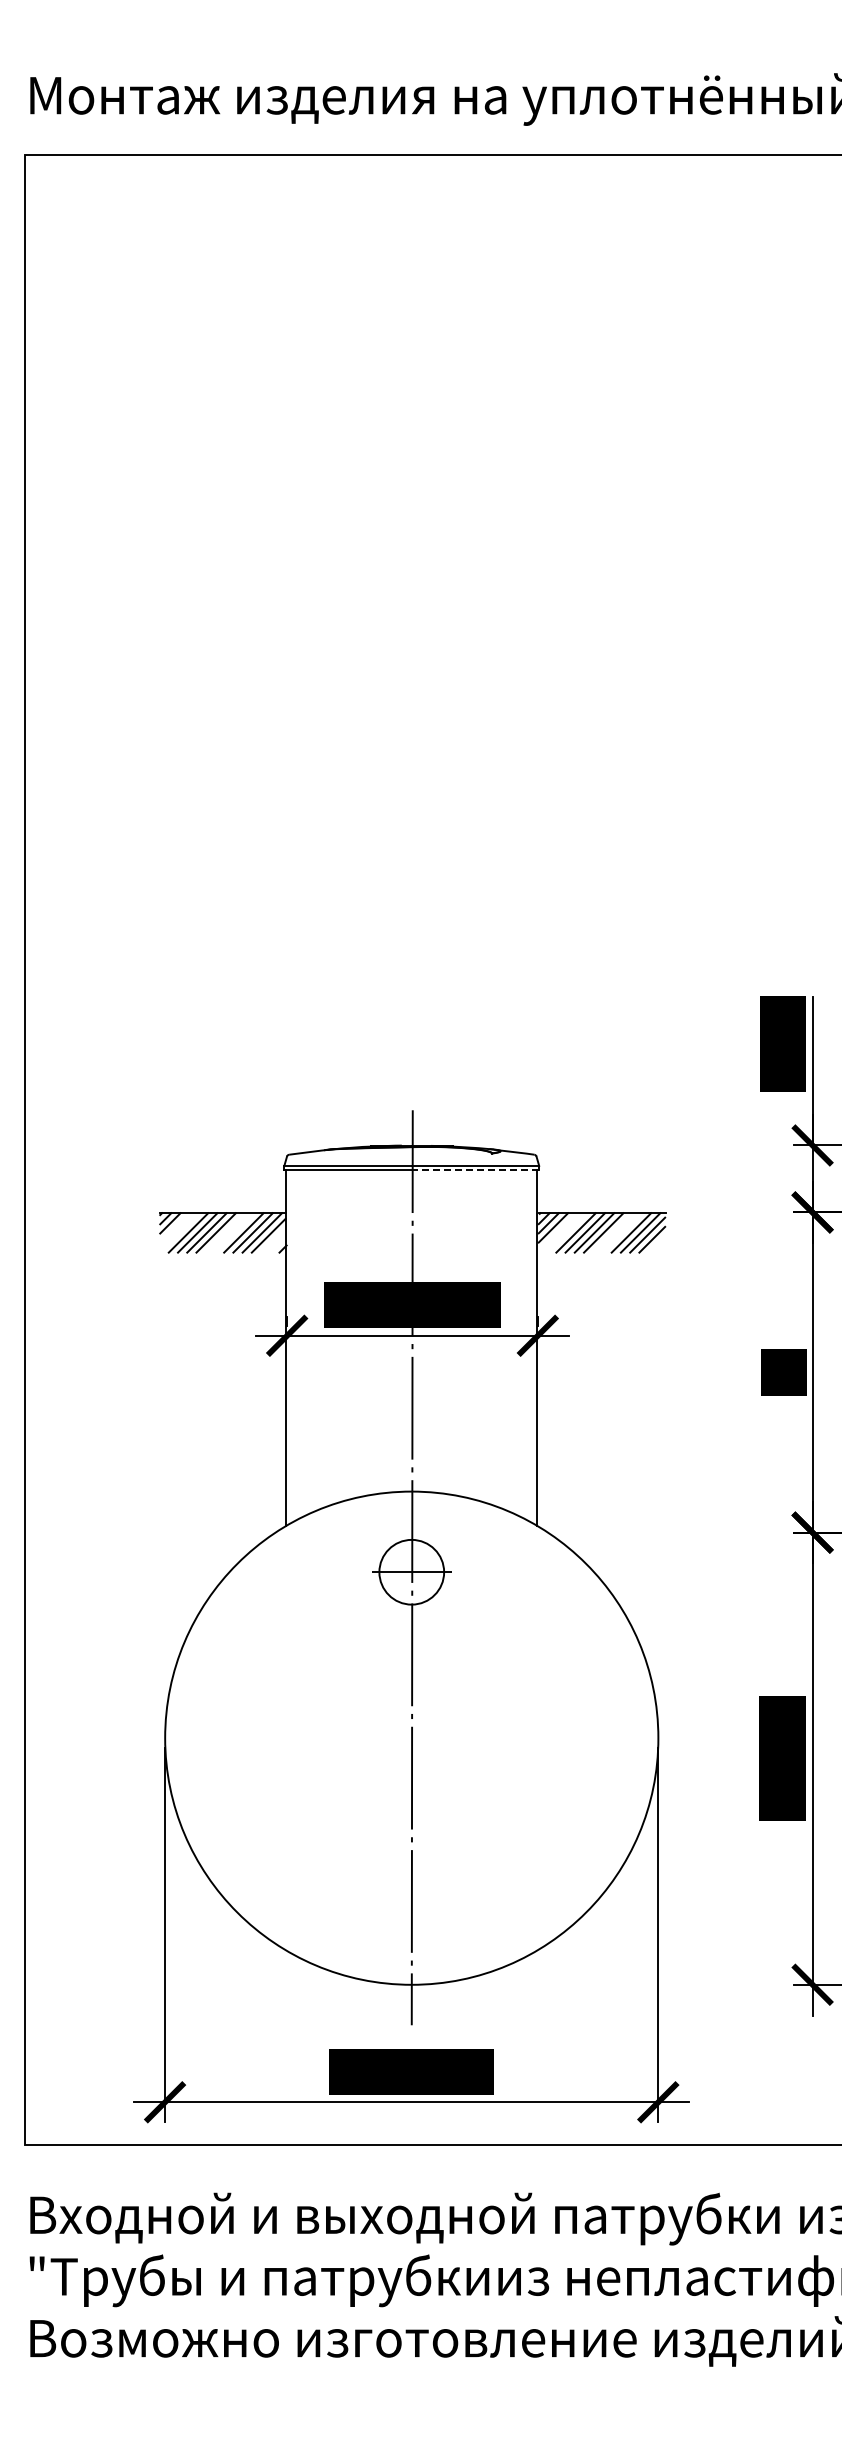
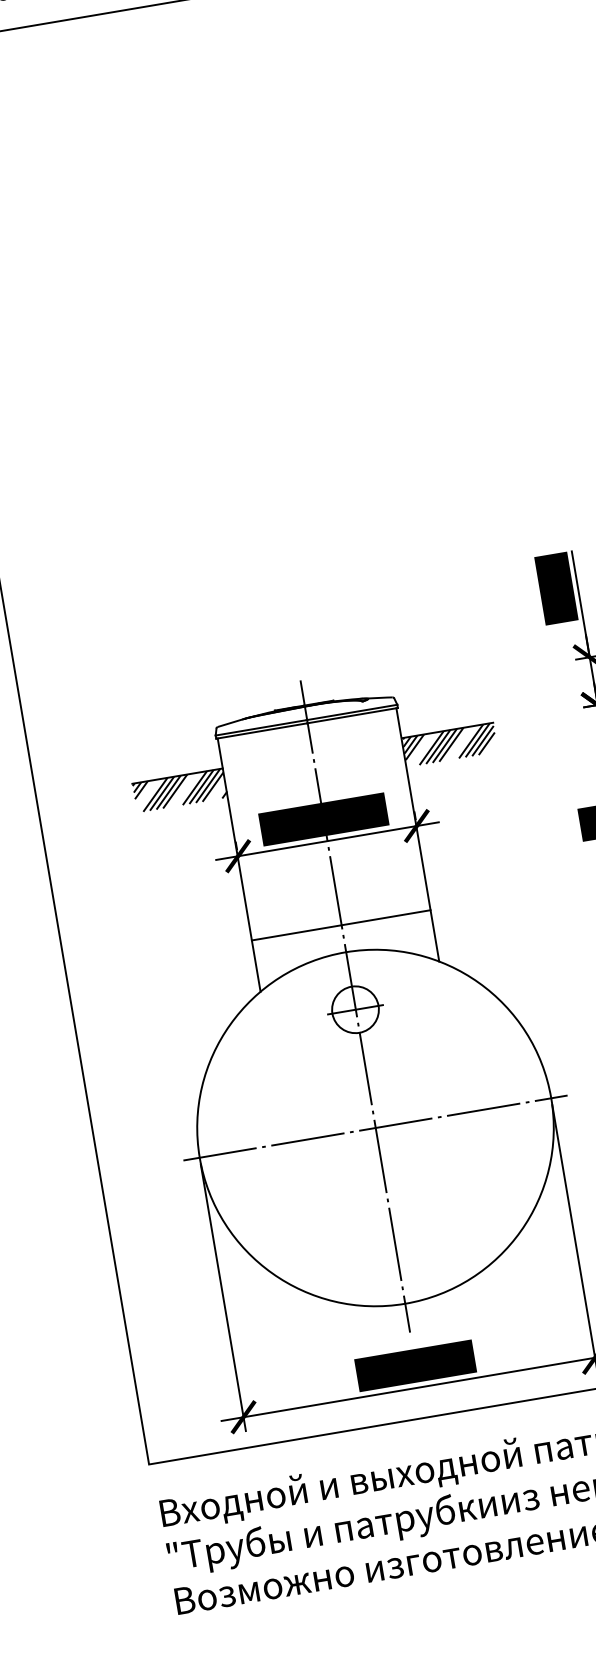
line: (475, 1170) -> (352, 715), dashed -> solid
line: (411, 1453) -> (341, 925), added
line: (411, 1738) -> (375, 1128), added

